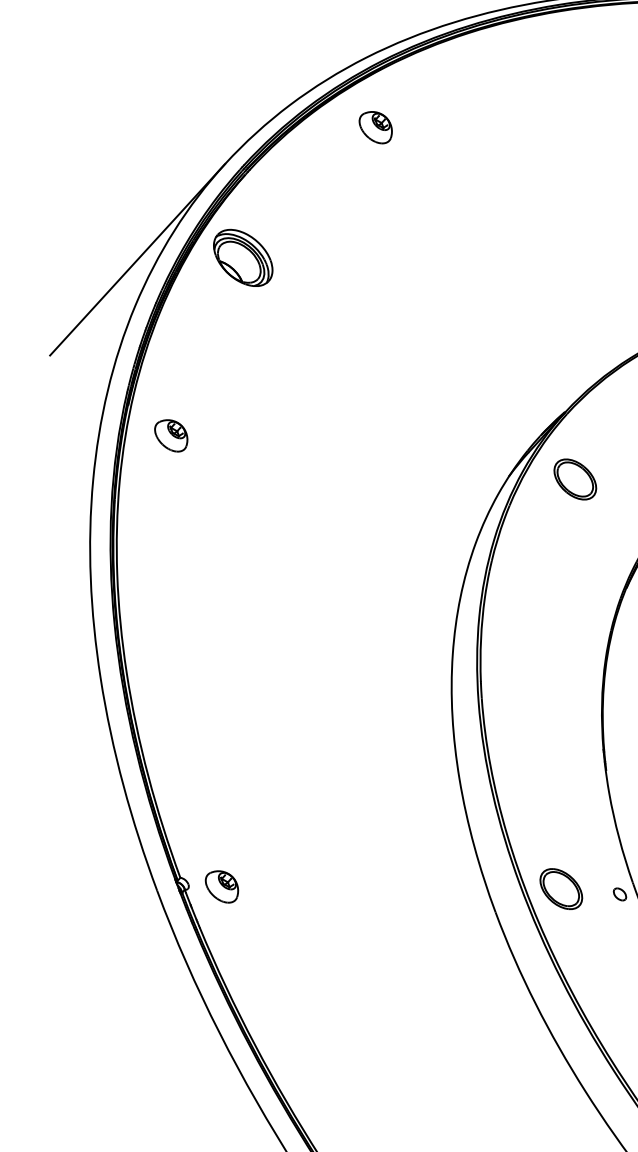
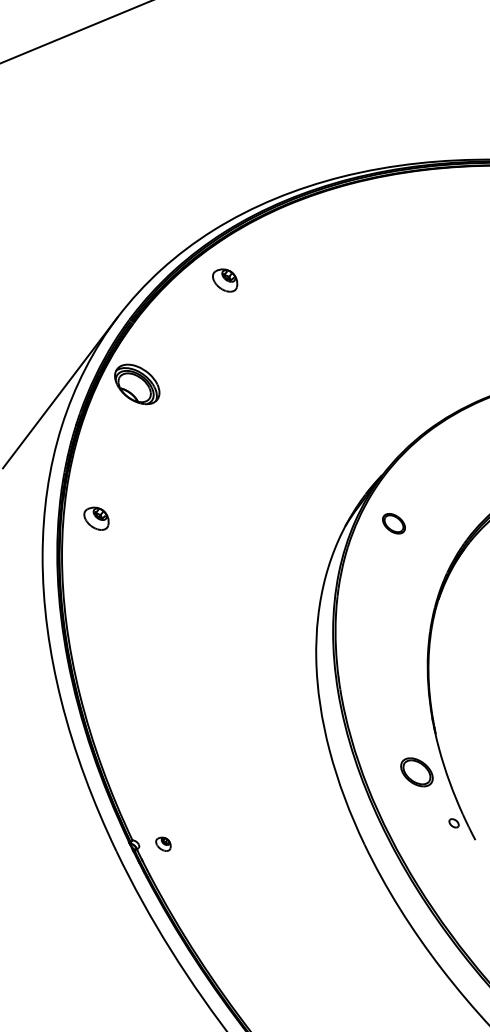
part: (574, 478) -> (393, 523), size x0.7
part: (221, 887) -> (163, 844), size x0.6
part: (560, 889) -> (416, 772), moved

